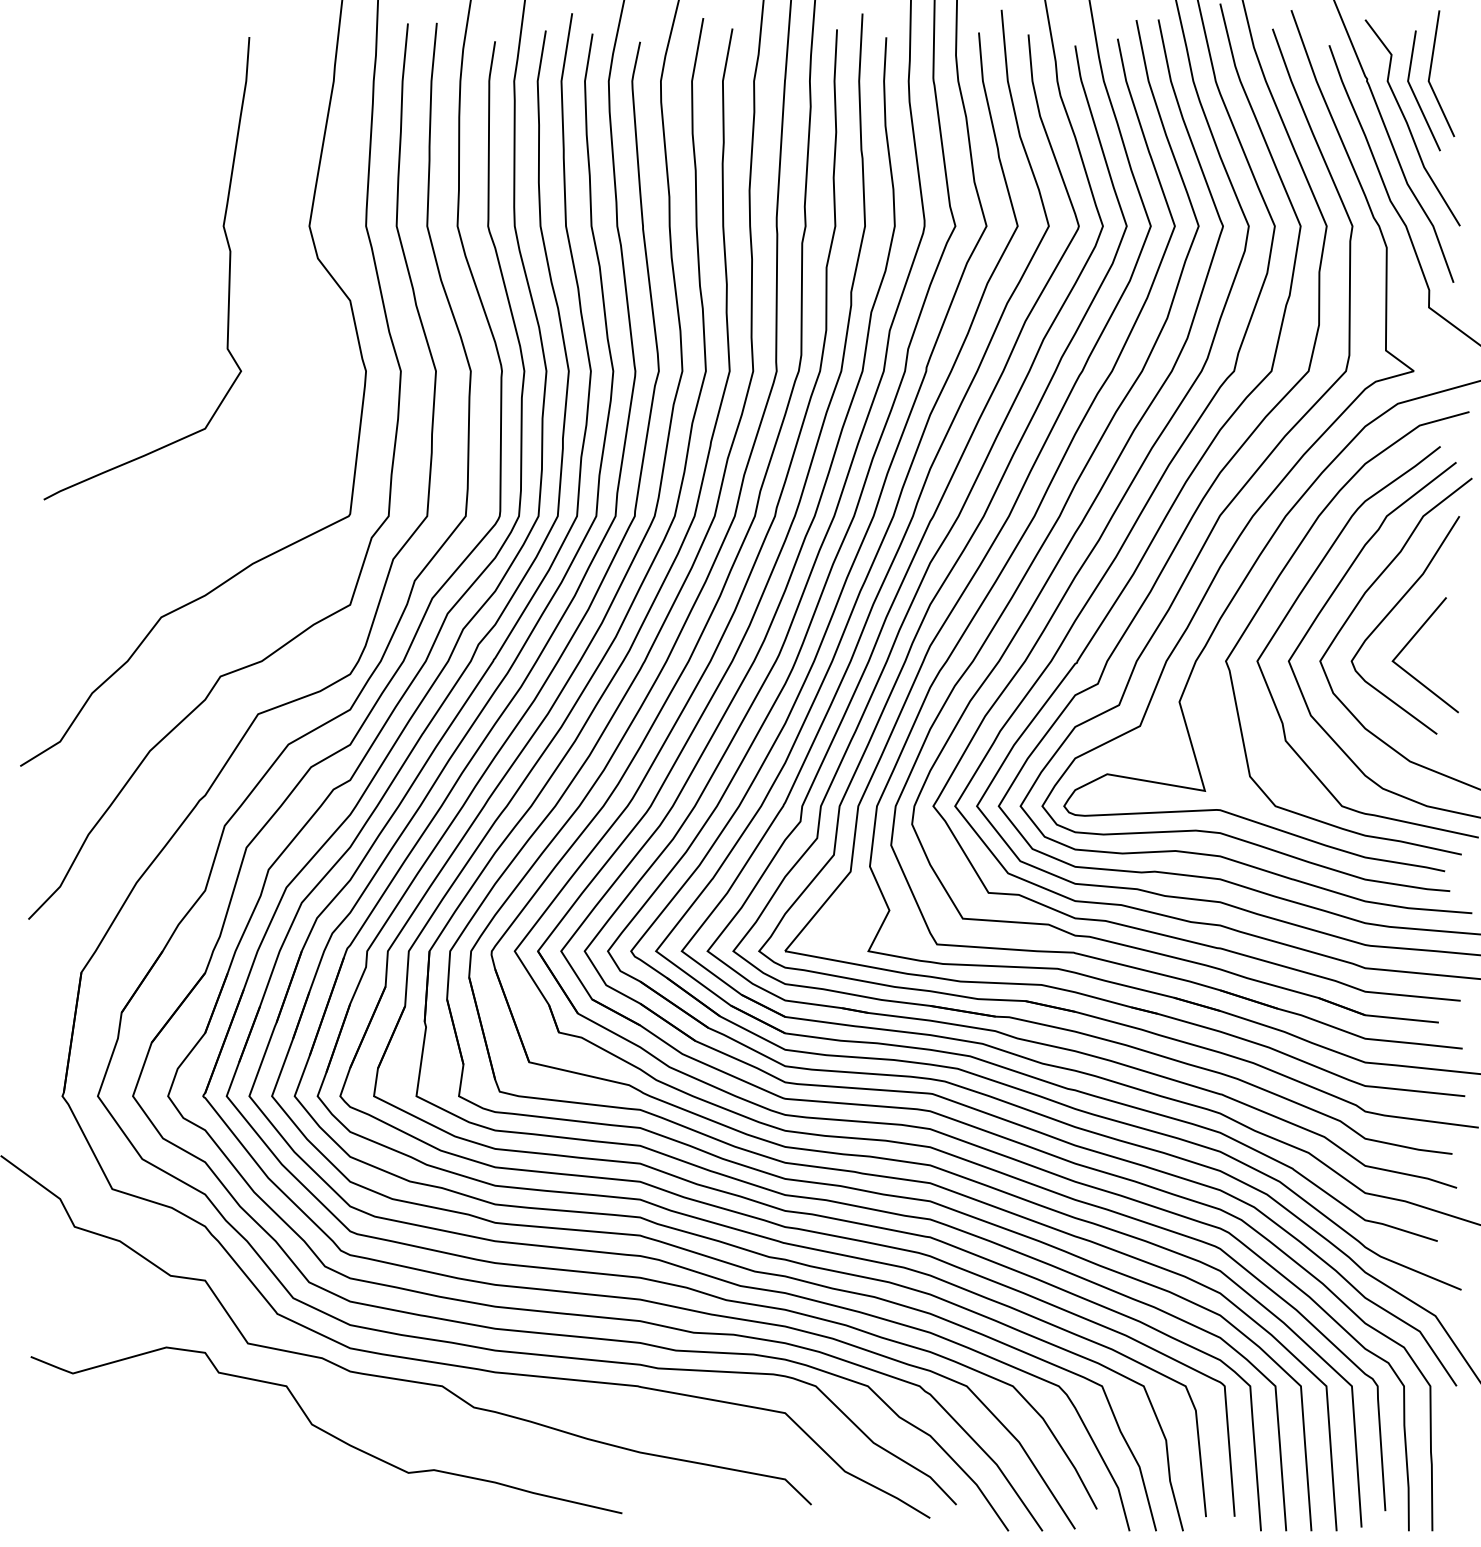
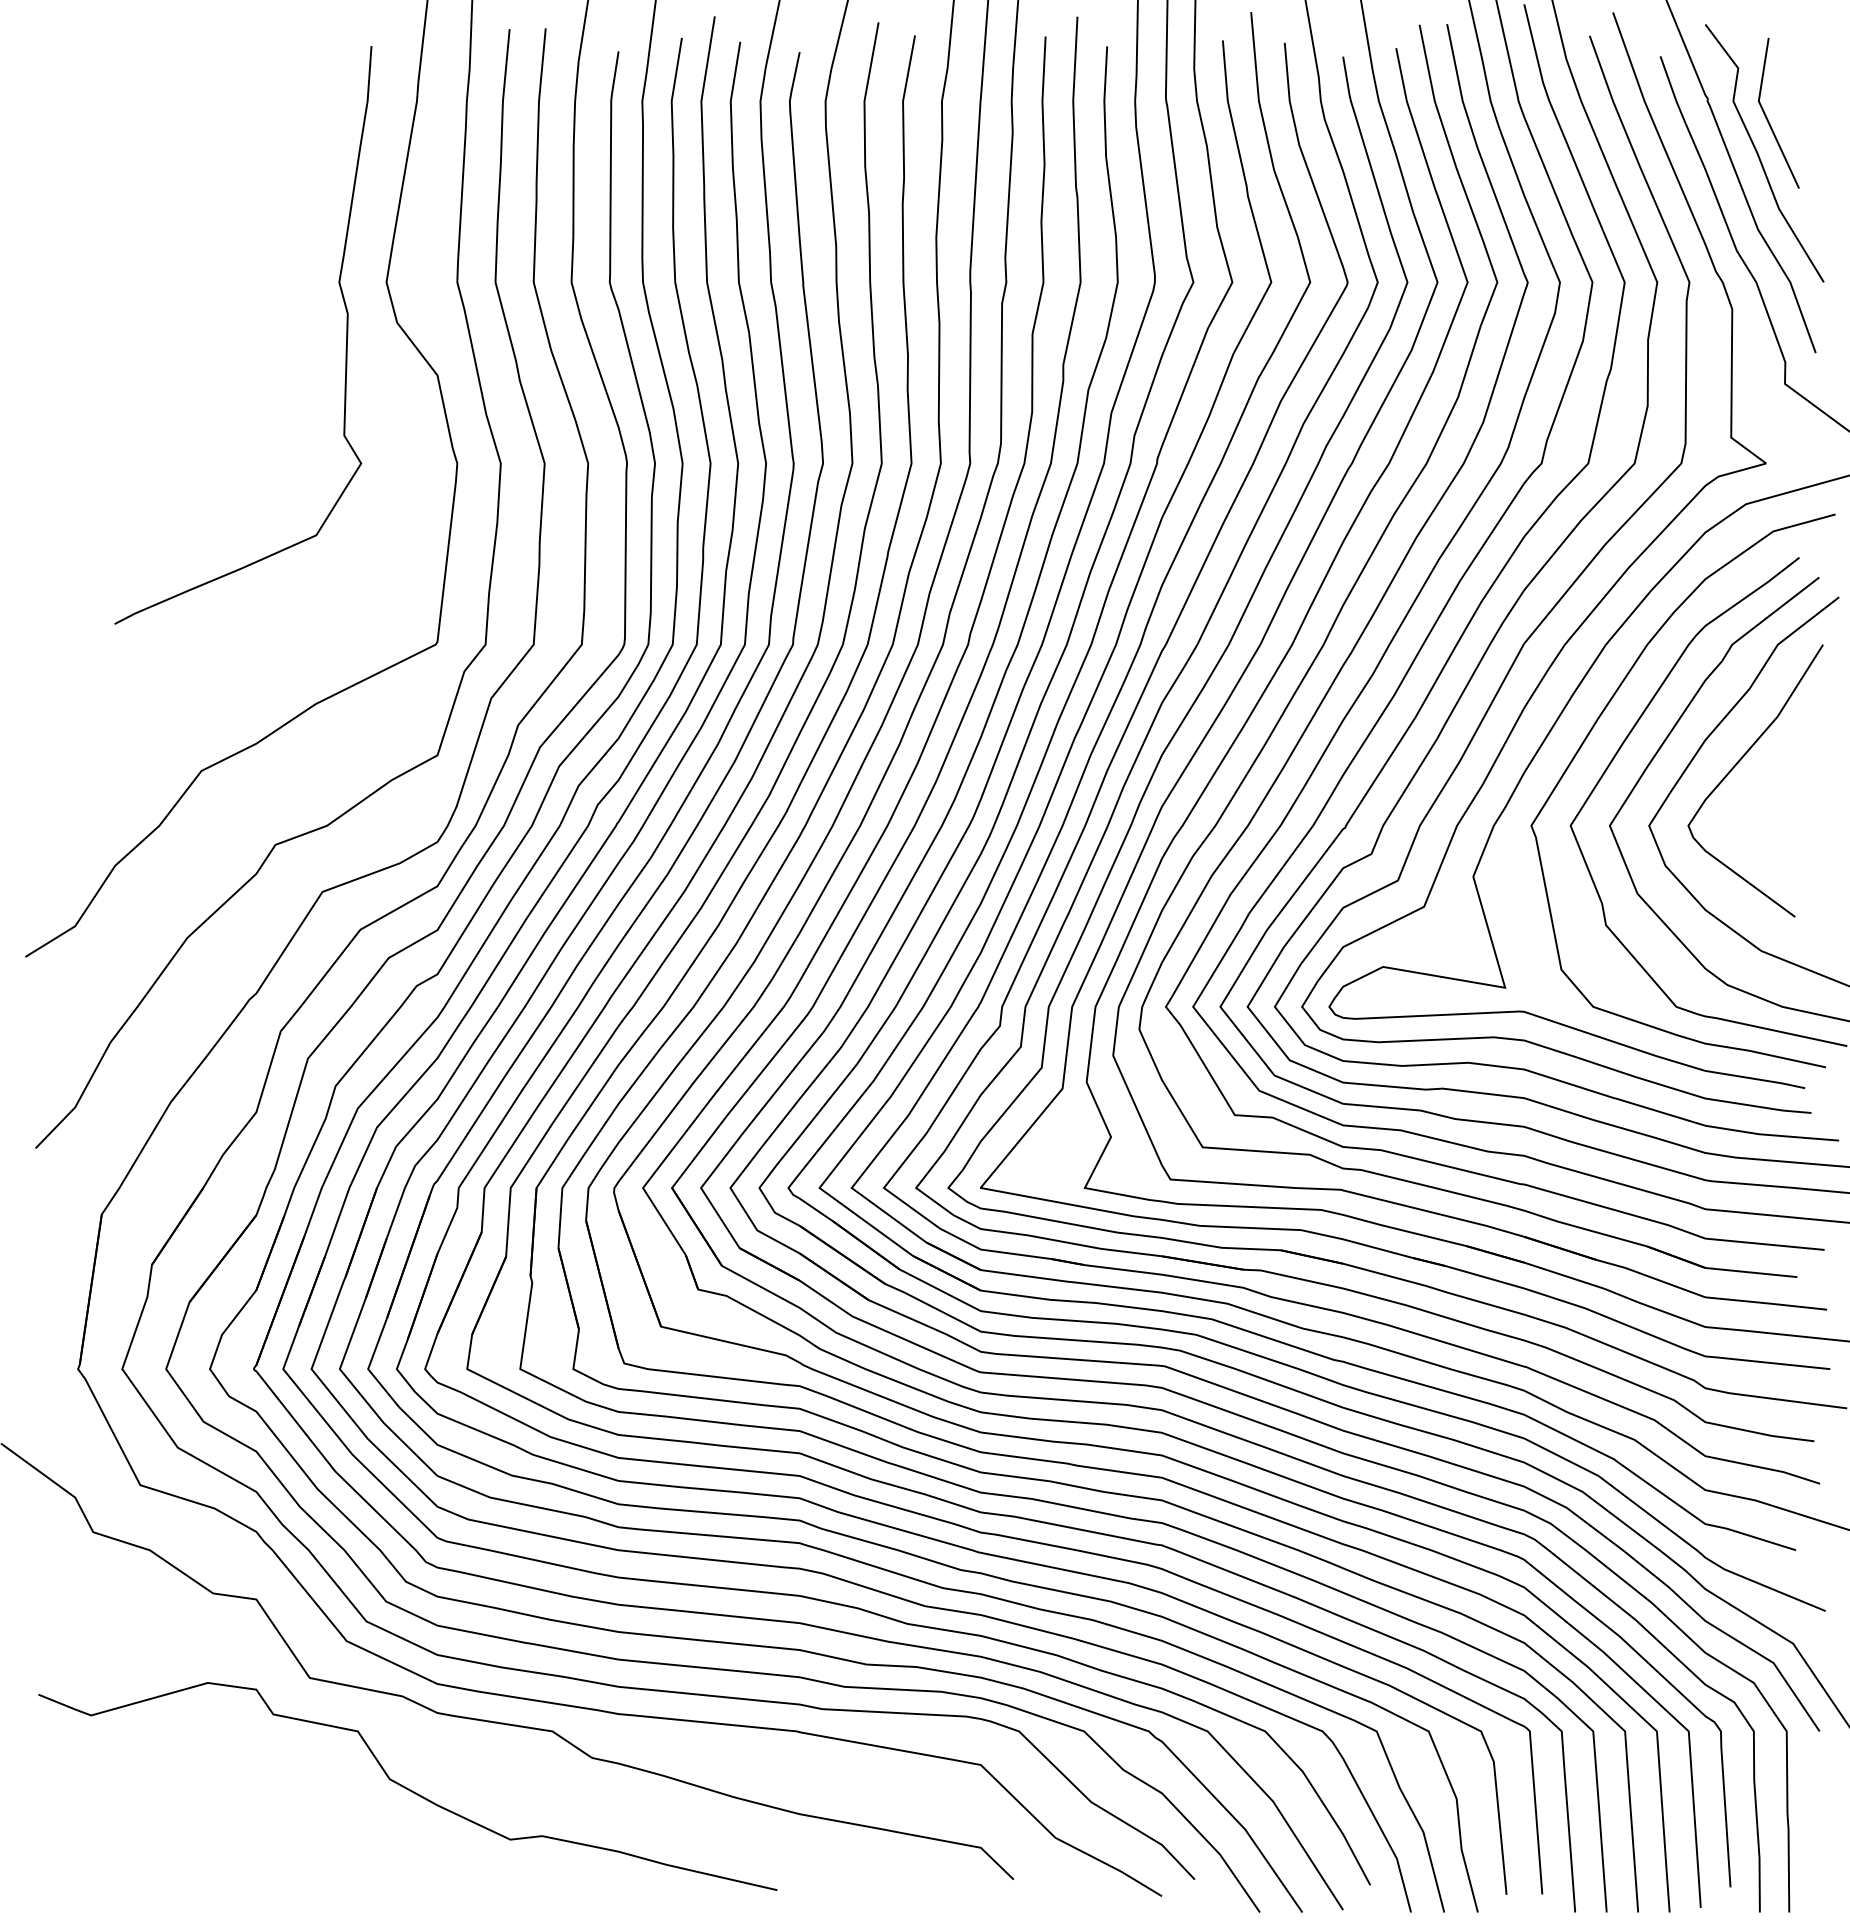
line: (1431, 71) -> (1788, 89), removed
curve: (228, 271) -> (345, 338), moved
line: (1408, 644) -> (1759, 804), removed

